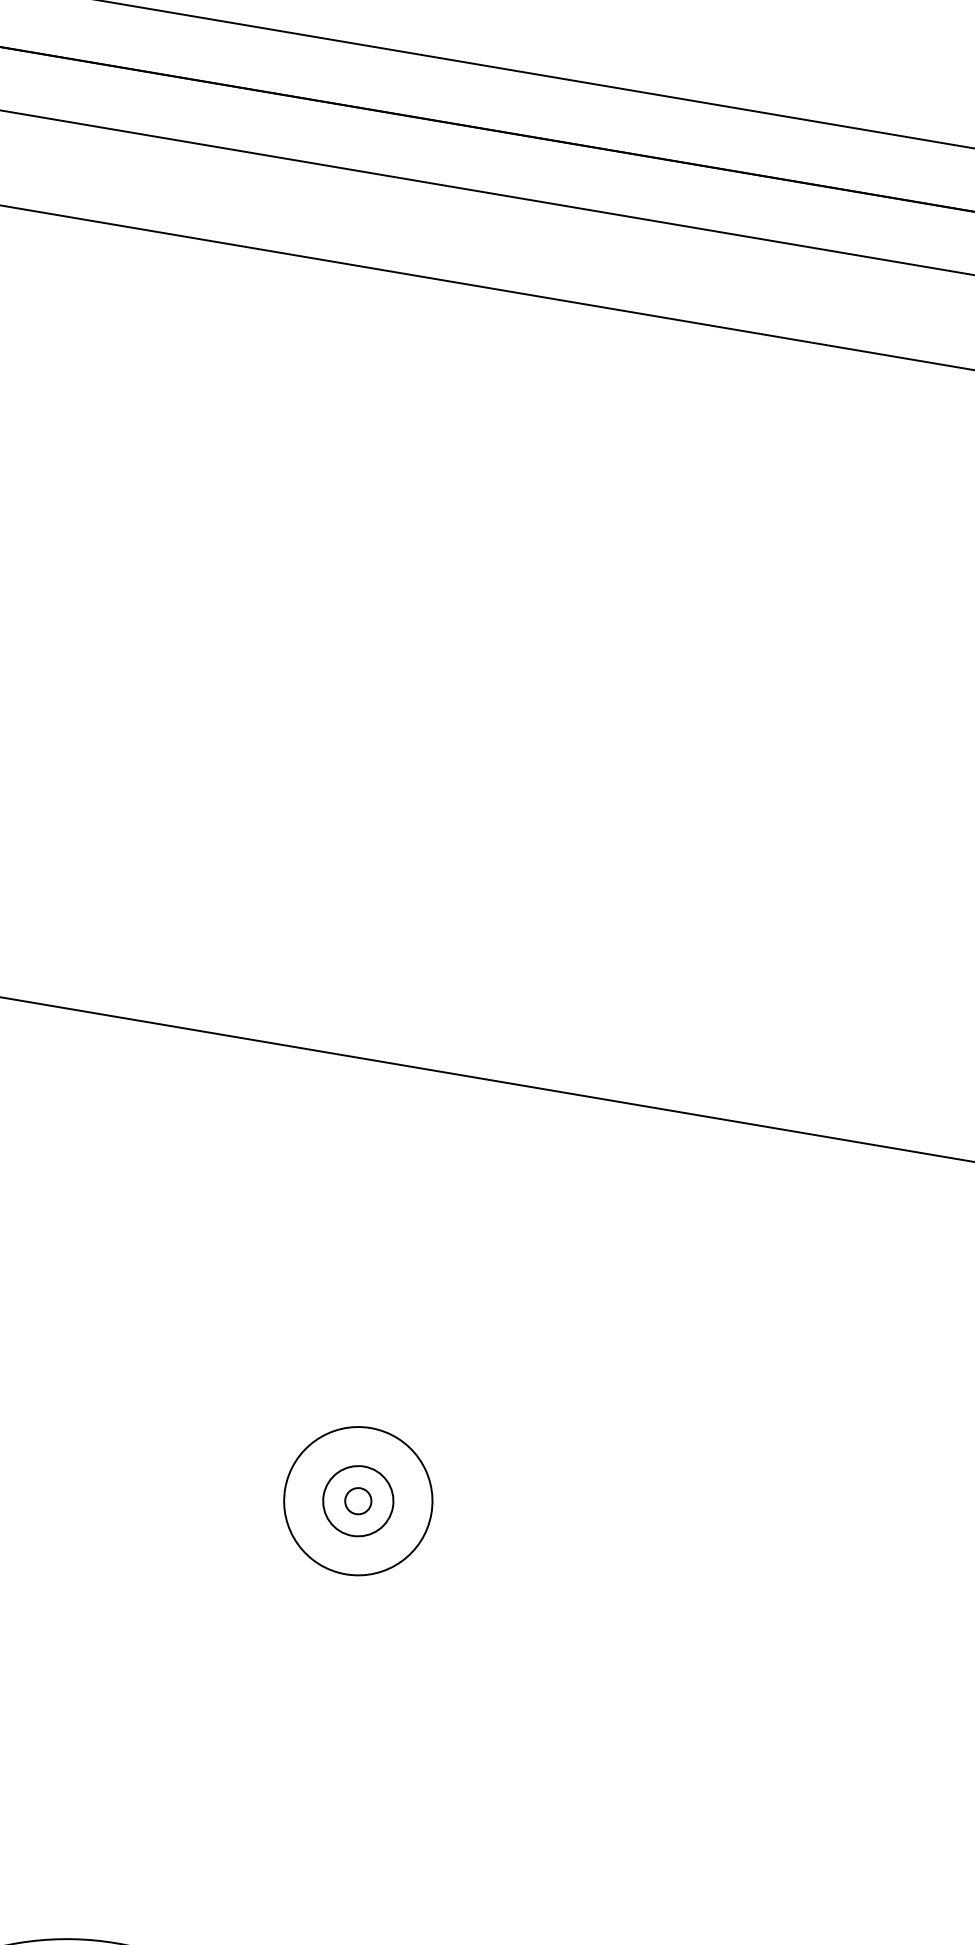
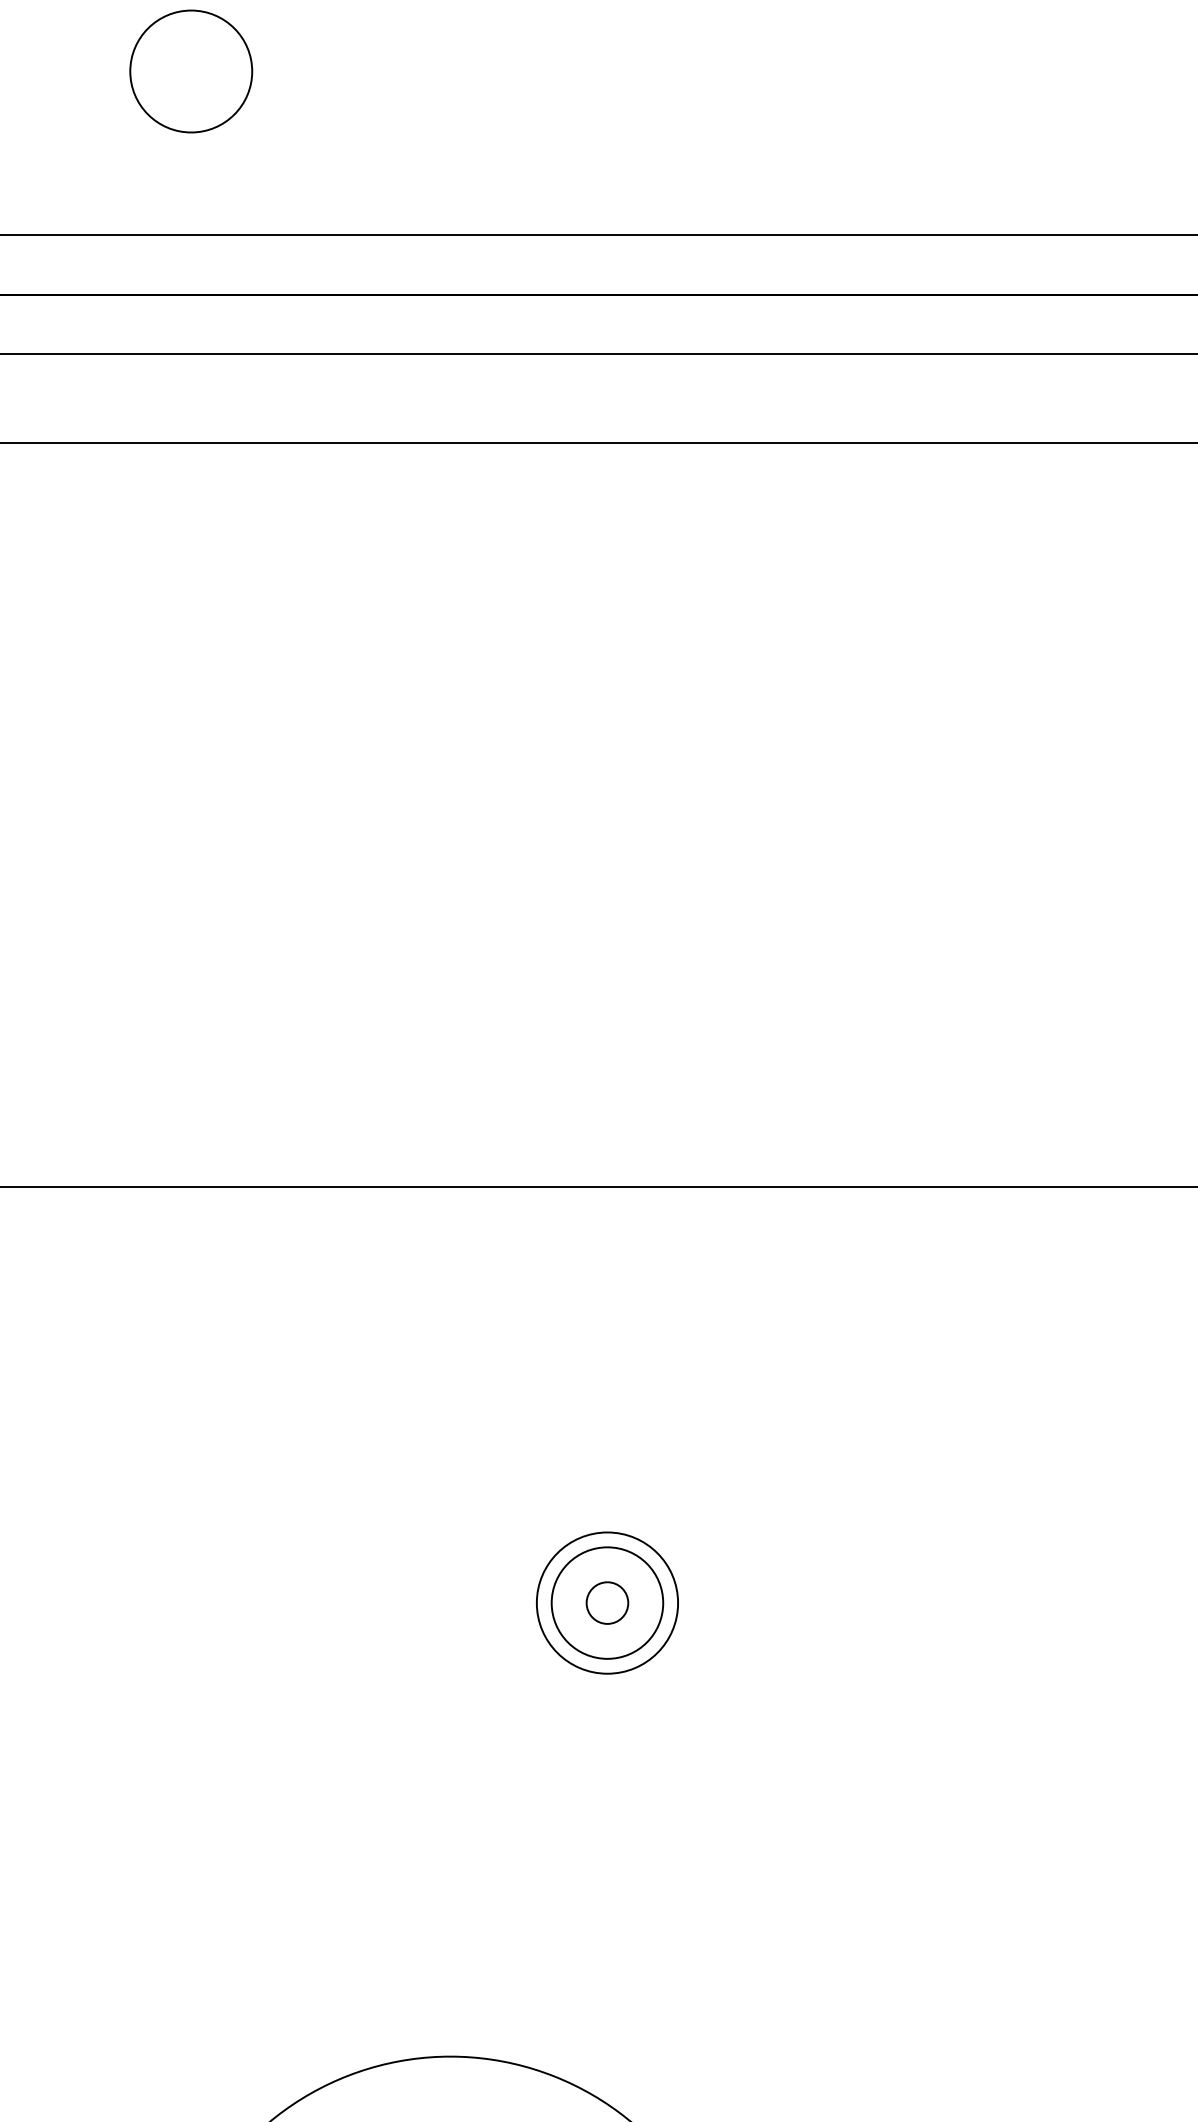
circle: (358, 1500) -> (607, 1602), size x1.67
circle: (358, 1500) -> (607, 1602), size x1.67

